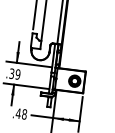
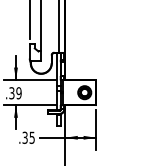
text: (21, 113) -> (28, 137), .48 -> .35

